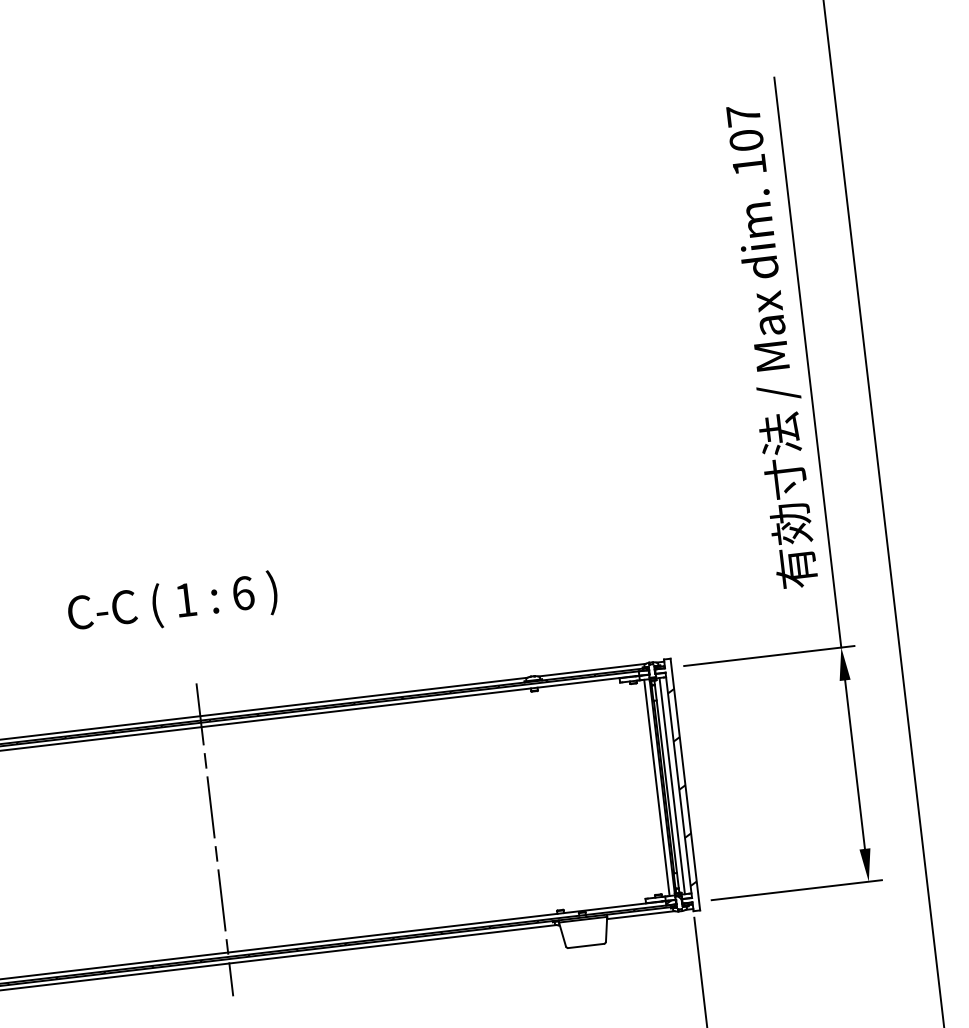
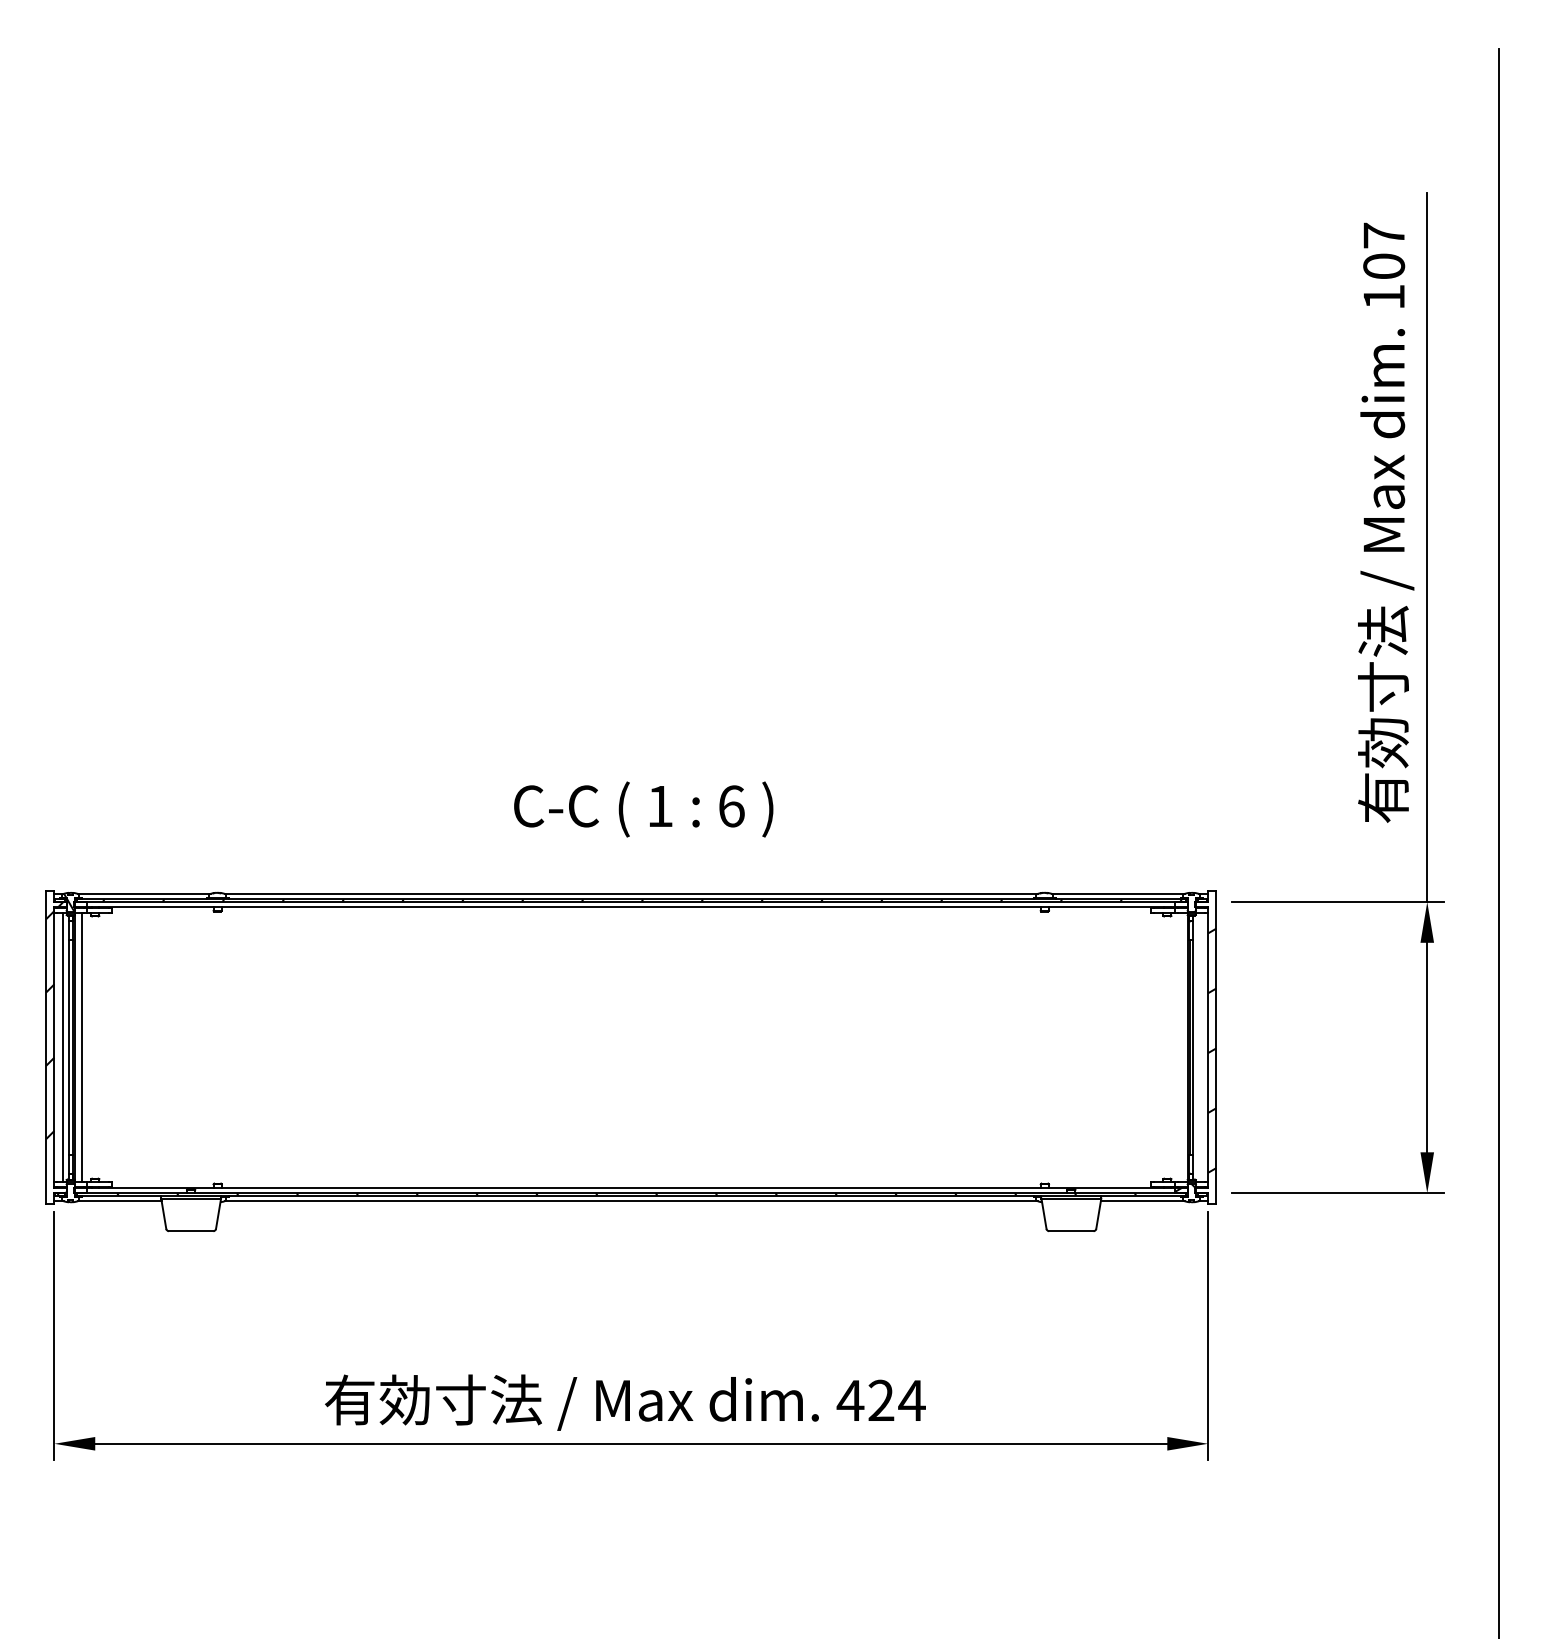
text: (172, 604) -> (643, 809), moved
line: (671, 786) -> (1199, 1047), removed
line: (656, 787) -> (1180, 1047), removed
line: (215, 839) -> (631, 1047), removed

